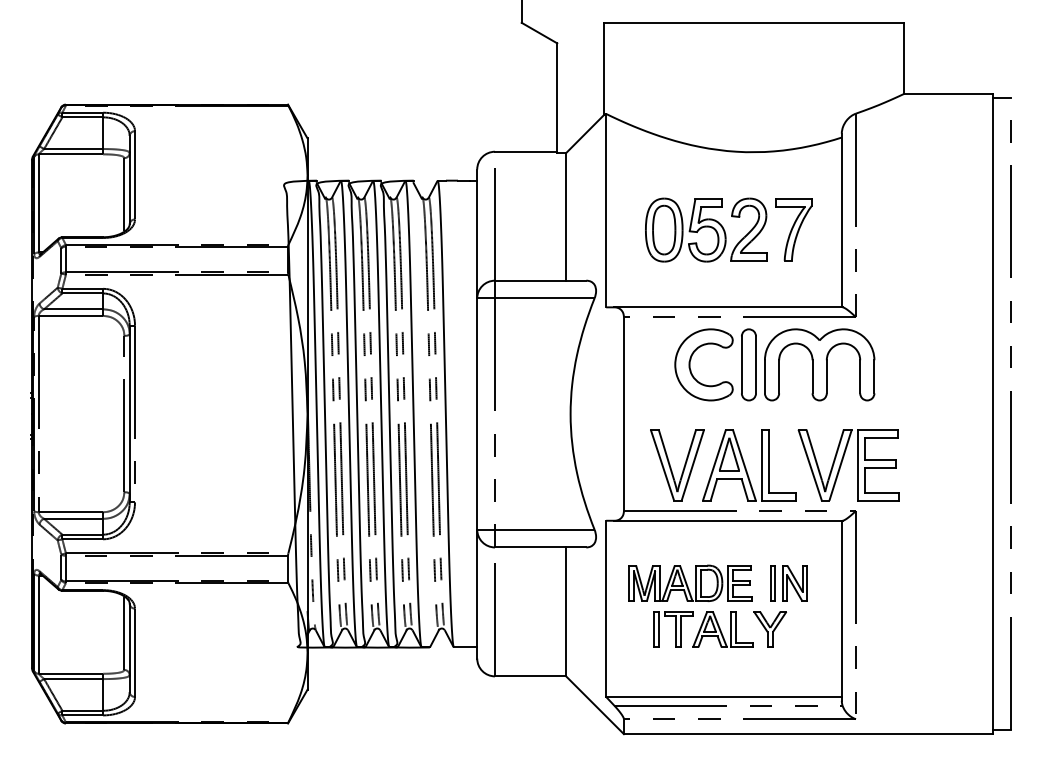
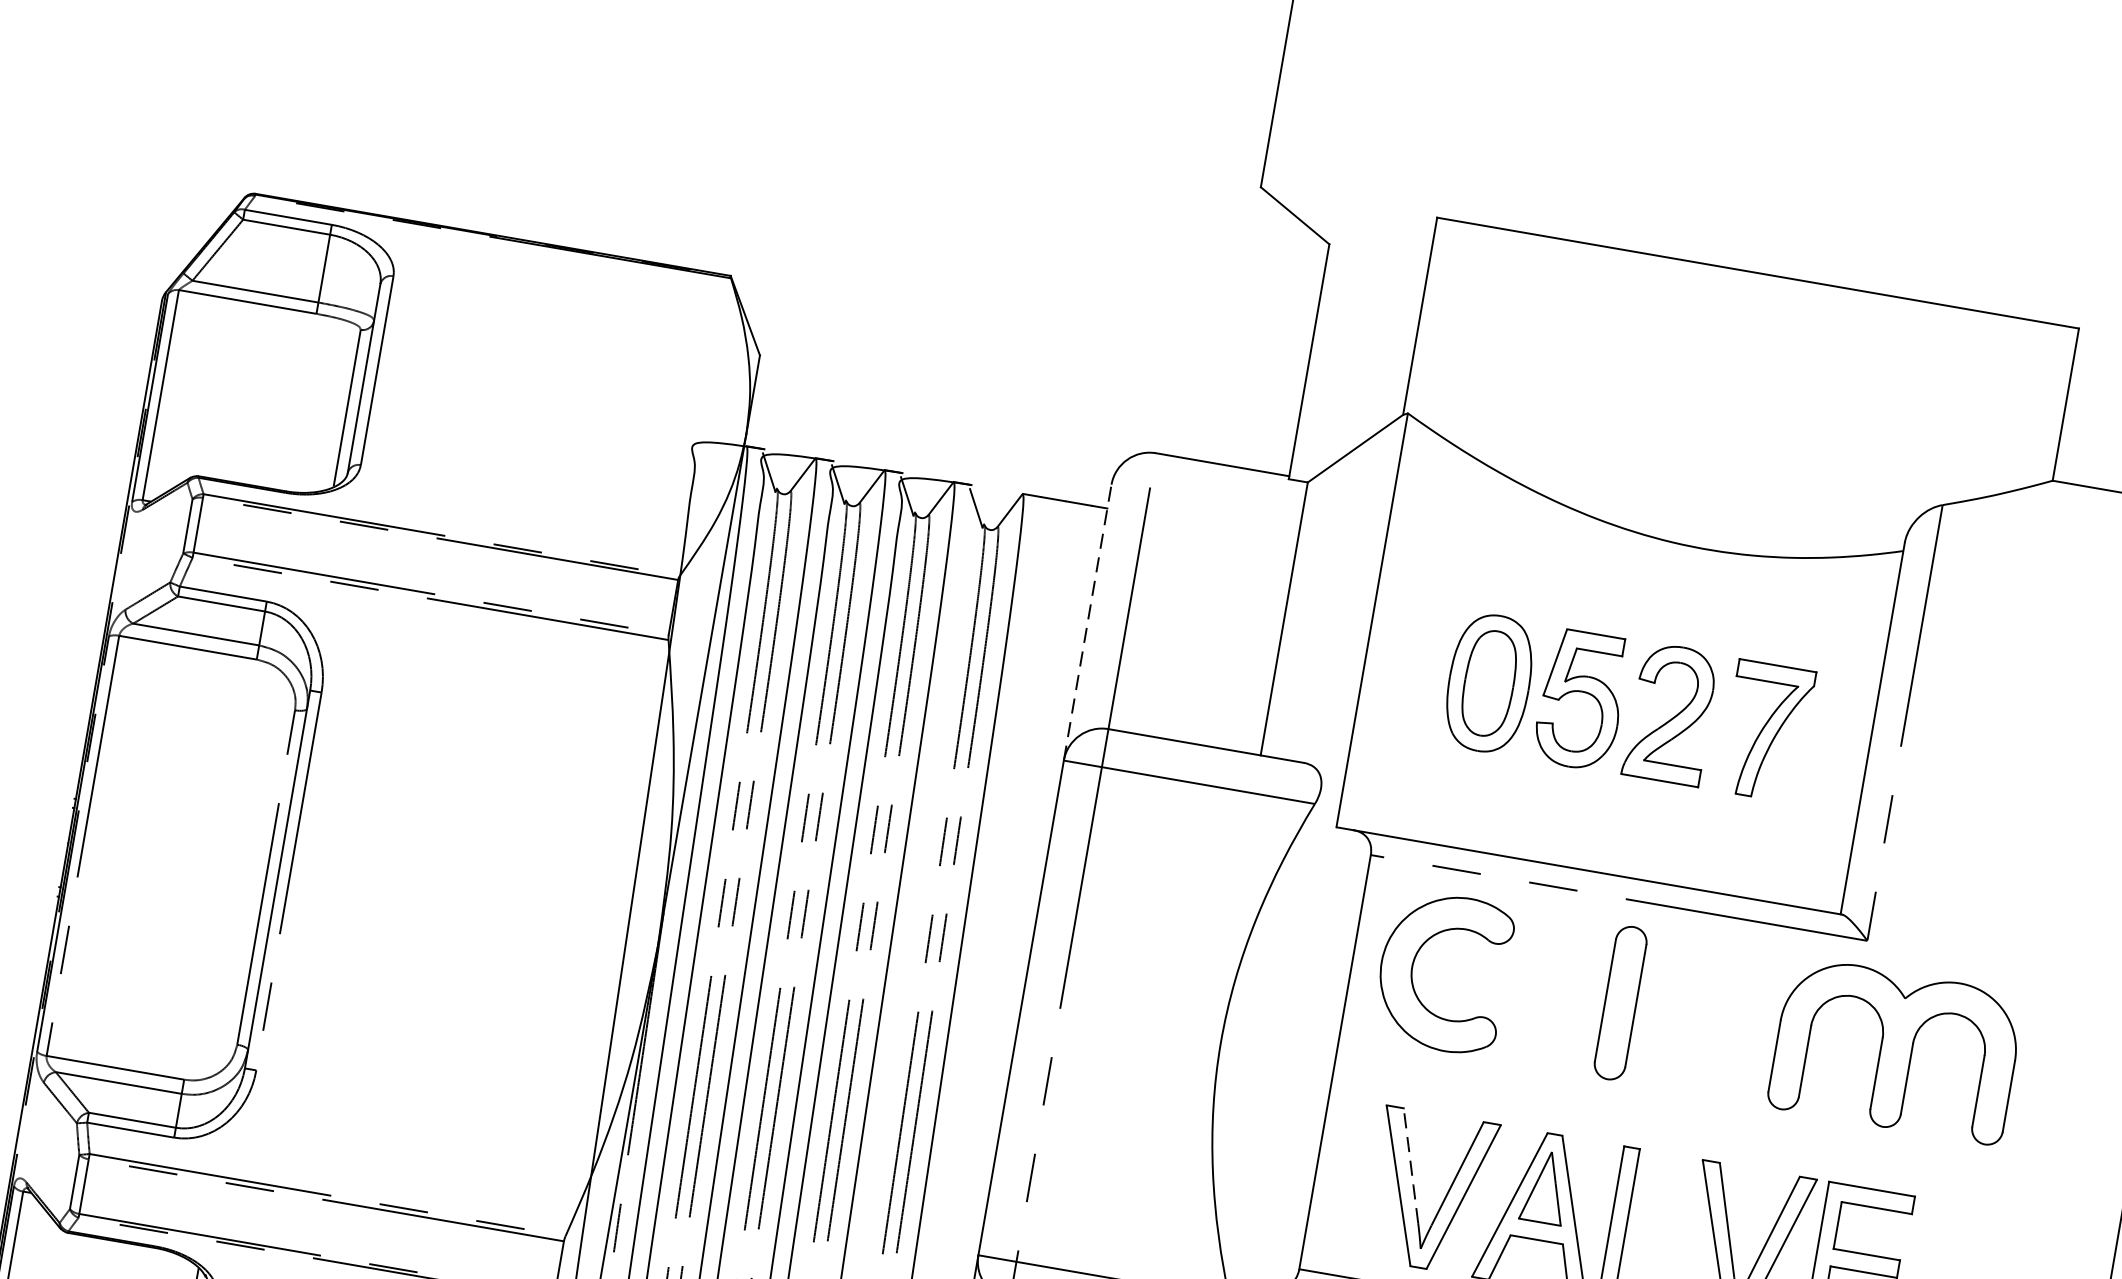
line: (477, 233) -> (1088, 621), solid -> dashed
part: (691, 359) -> (1418, 956), moved
part: (819, 364) -> (1895, 1049), moved
line: (666, 455) -> (1410, 1166), solid -> dashed

